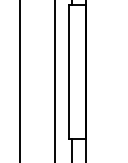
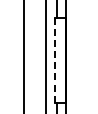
line: (70, 73) -> (55, 61), solid -> dashed

